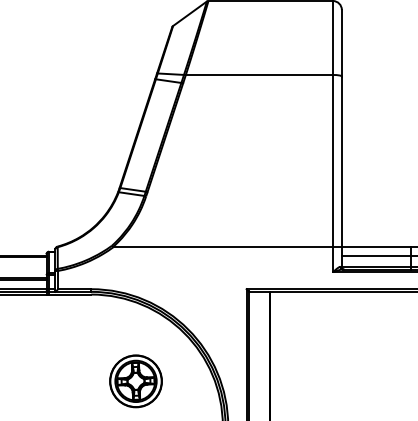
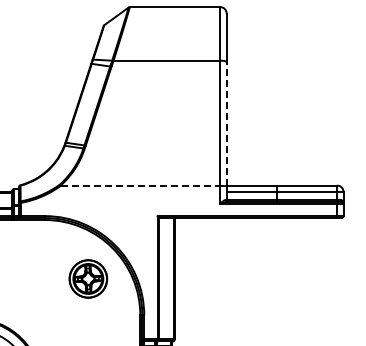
line: (341, 161) -> (226, 123), solid -> dashed
line: (223, 246) -> (140, 185), solid -> dashed
part: (136, 380) -> (88, 278), moved

